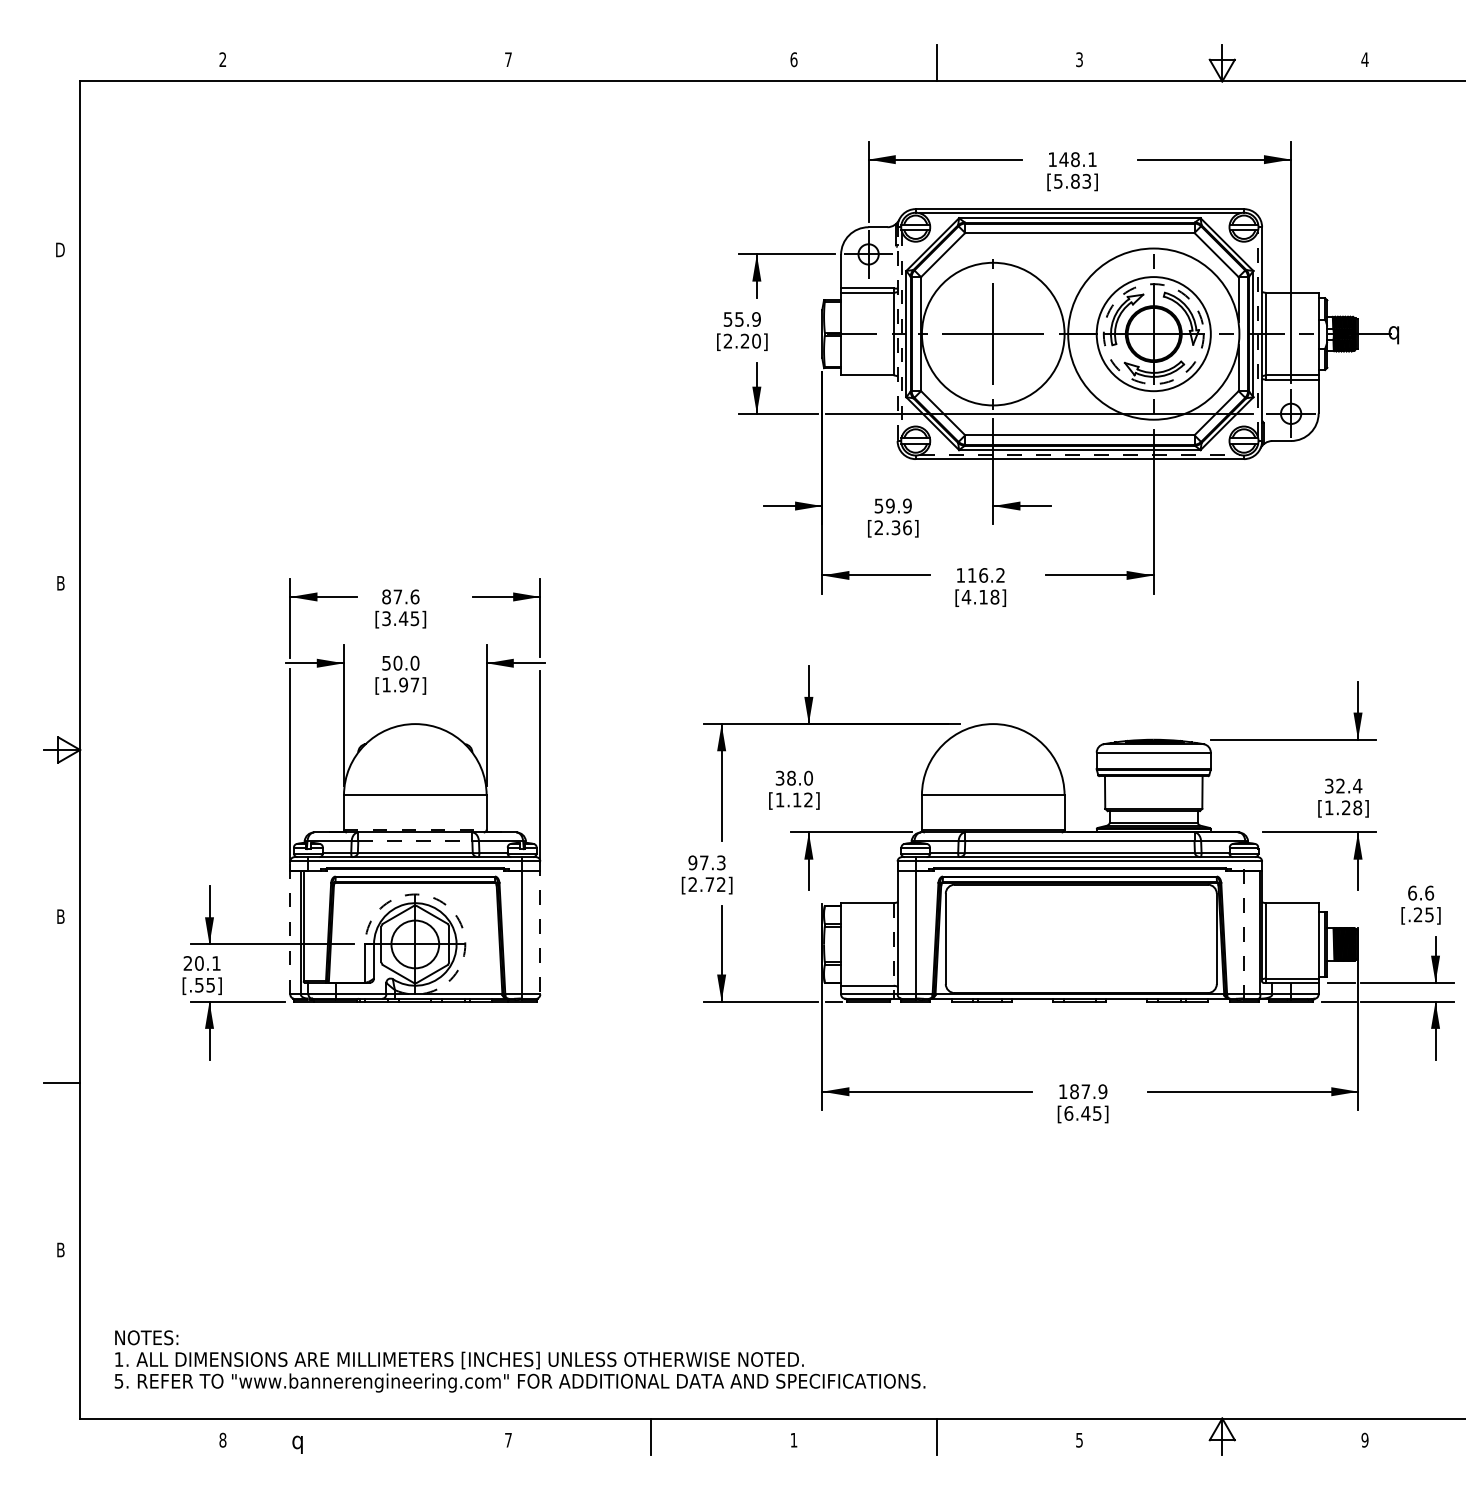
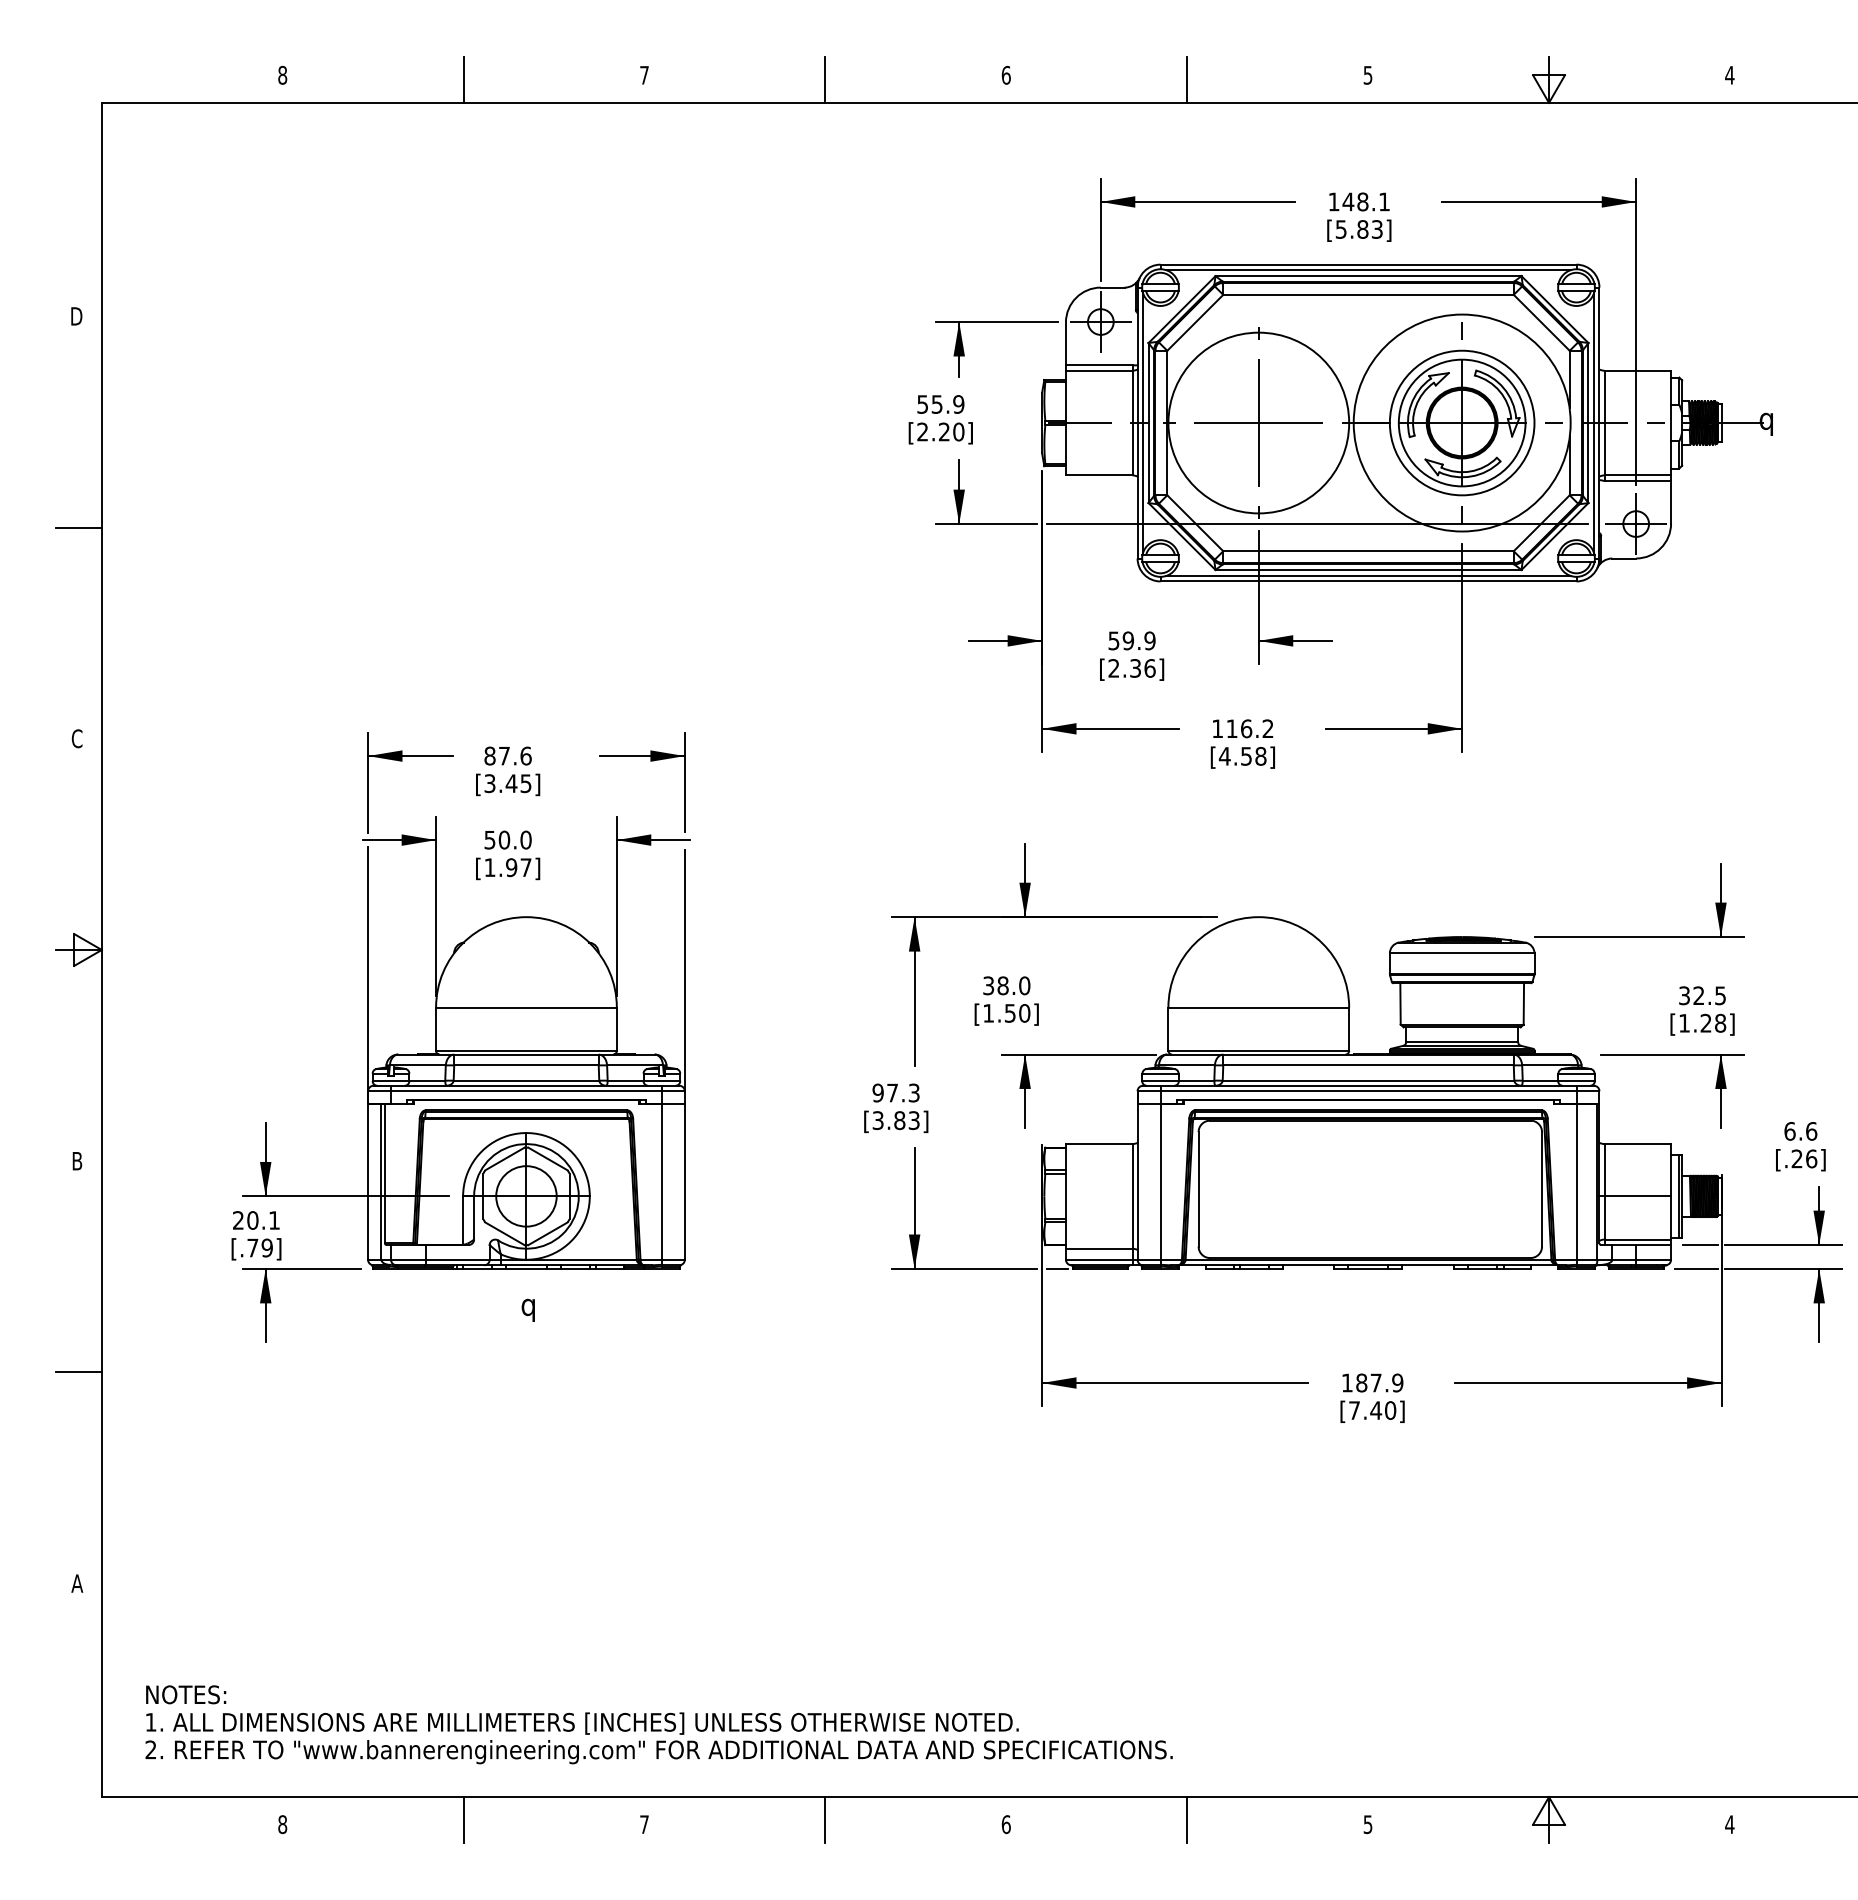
text: (222, 59) -> (282, 75), 2 -> 8
text: (1079, 59) -> (1368, 74), 3 -> 5
line: (365, 63) -> (463, 79), added
line: (651, 63) -> (825, 79), added
line: (897, 331) -> (1137, 419), dashed -> solid
circle: (1153, 333) -> (1461, 422), dashed -> solid
line: (902, 334) -> (1143, 423), dashed -> solid
line: (1257, 334) -> (1593, 423), dashed -> solid
line: (61, 416) -> (78, 527), added
line: (1080, 454) -> (1369, 575), dashed -> solid
text: (60, 583) -> (76, 738), B -> C
text: (983, 597) -> (1246, 756), [4.18] -> [4.58]
text: (1357, 785) -> (1720, 995), 32.4 -> 32.5
text: (802, 800) -> (1017, 1013), [1.12] -> [1.50]
line: (415, 829) -> (526, 1050), dashed -> solid
line: (415, 841) -> (526, 1065), dashed -> solid
text: (706, 884) -> (895, 1120), [2.72] -> [3.83]
text: (1429, 914) -> (1811, 1158), [.25] -> [.26]
arc: (457, 916) -> (579, 1161), dashed -> solid
line: (290, 927) -> (368, 1175), dashed -> solid
line: (1244, 927) -> (1576, 1175), dashed -> solid
line: (540, 928) -> (684, 1176), dashed -> solid
line: (1290, 944) -> (1635, 1196), added
line: (893, 950) -> (1132, 1204), dashed -> solid
text: (204, 984) -> (259, 1247), [.55] -> [.79]
text: (1083, 1113) -> (1372, 1410), [6.45] -> [7.40]
text: (60, 1249) -> (77, 1583), B -> A
text: (118, 1380) -> (150, 1749), 5. -> 2.
line: (365, 1436) -> (463, 1820), added
text: (793, 1440) -> (1005, 1824), 1 -> 6
text: (1364, 1440) -> (1729, 1824), 9 -> 4
text: (296, 1444) -> (527, 1309), moved

